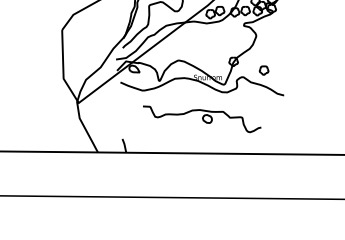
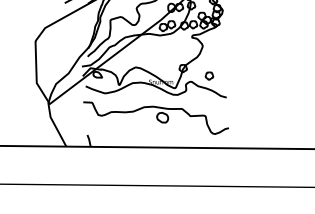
part: (201, 118) -> (155, 117), size x1.43

